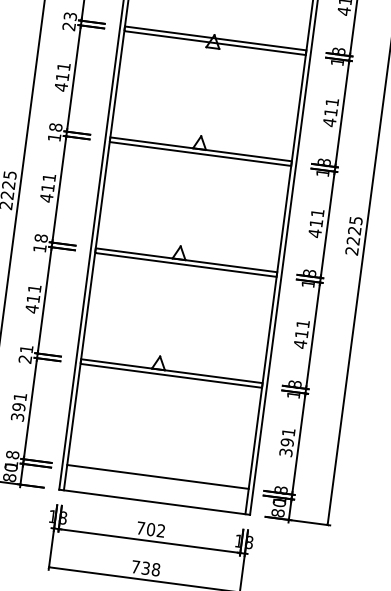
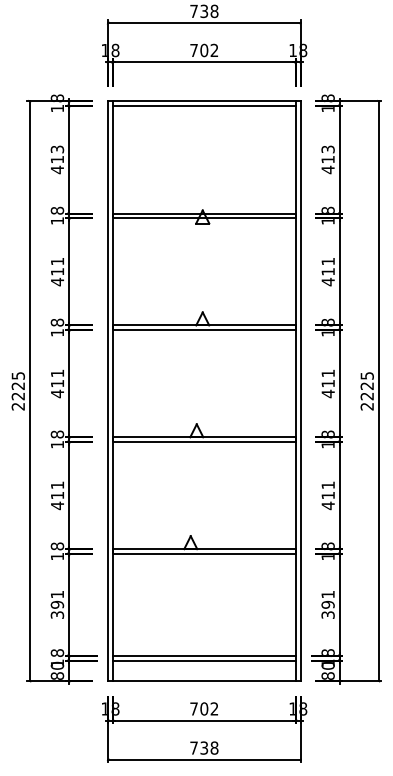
text: (69, 21) -> (57, 215), 23 -> 18
text: (26, 354) -> (57, 551), 21 -> 18
line: (156, 481) -> (203, 660), added

